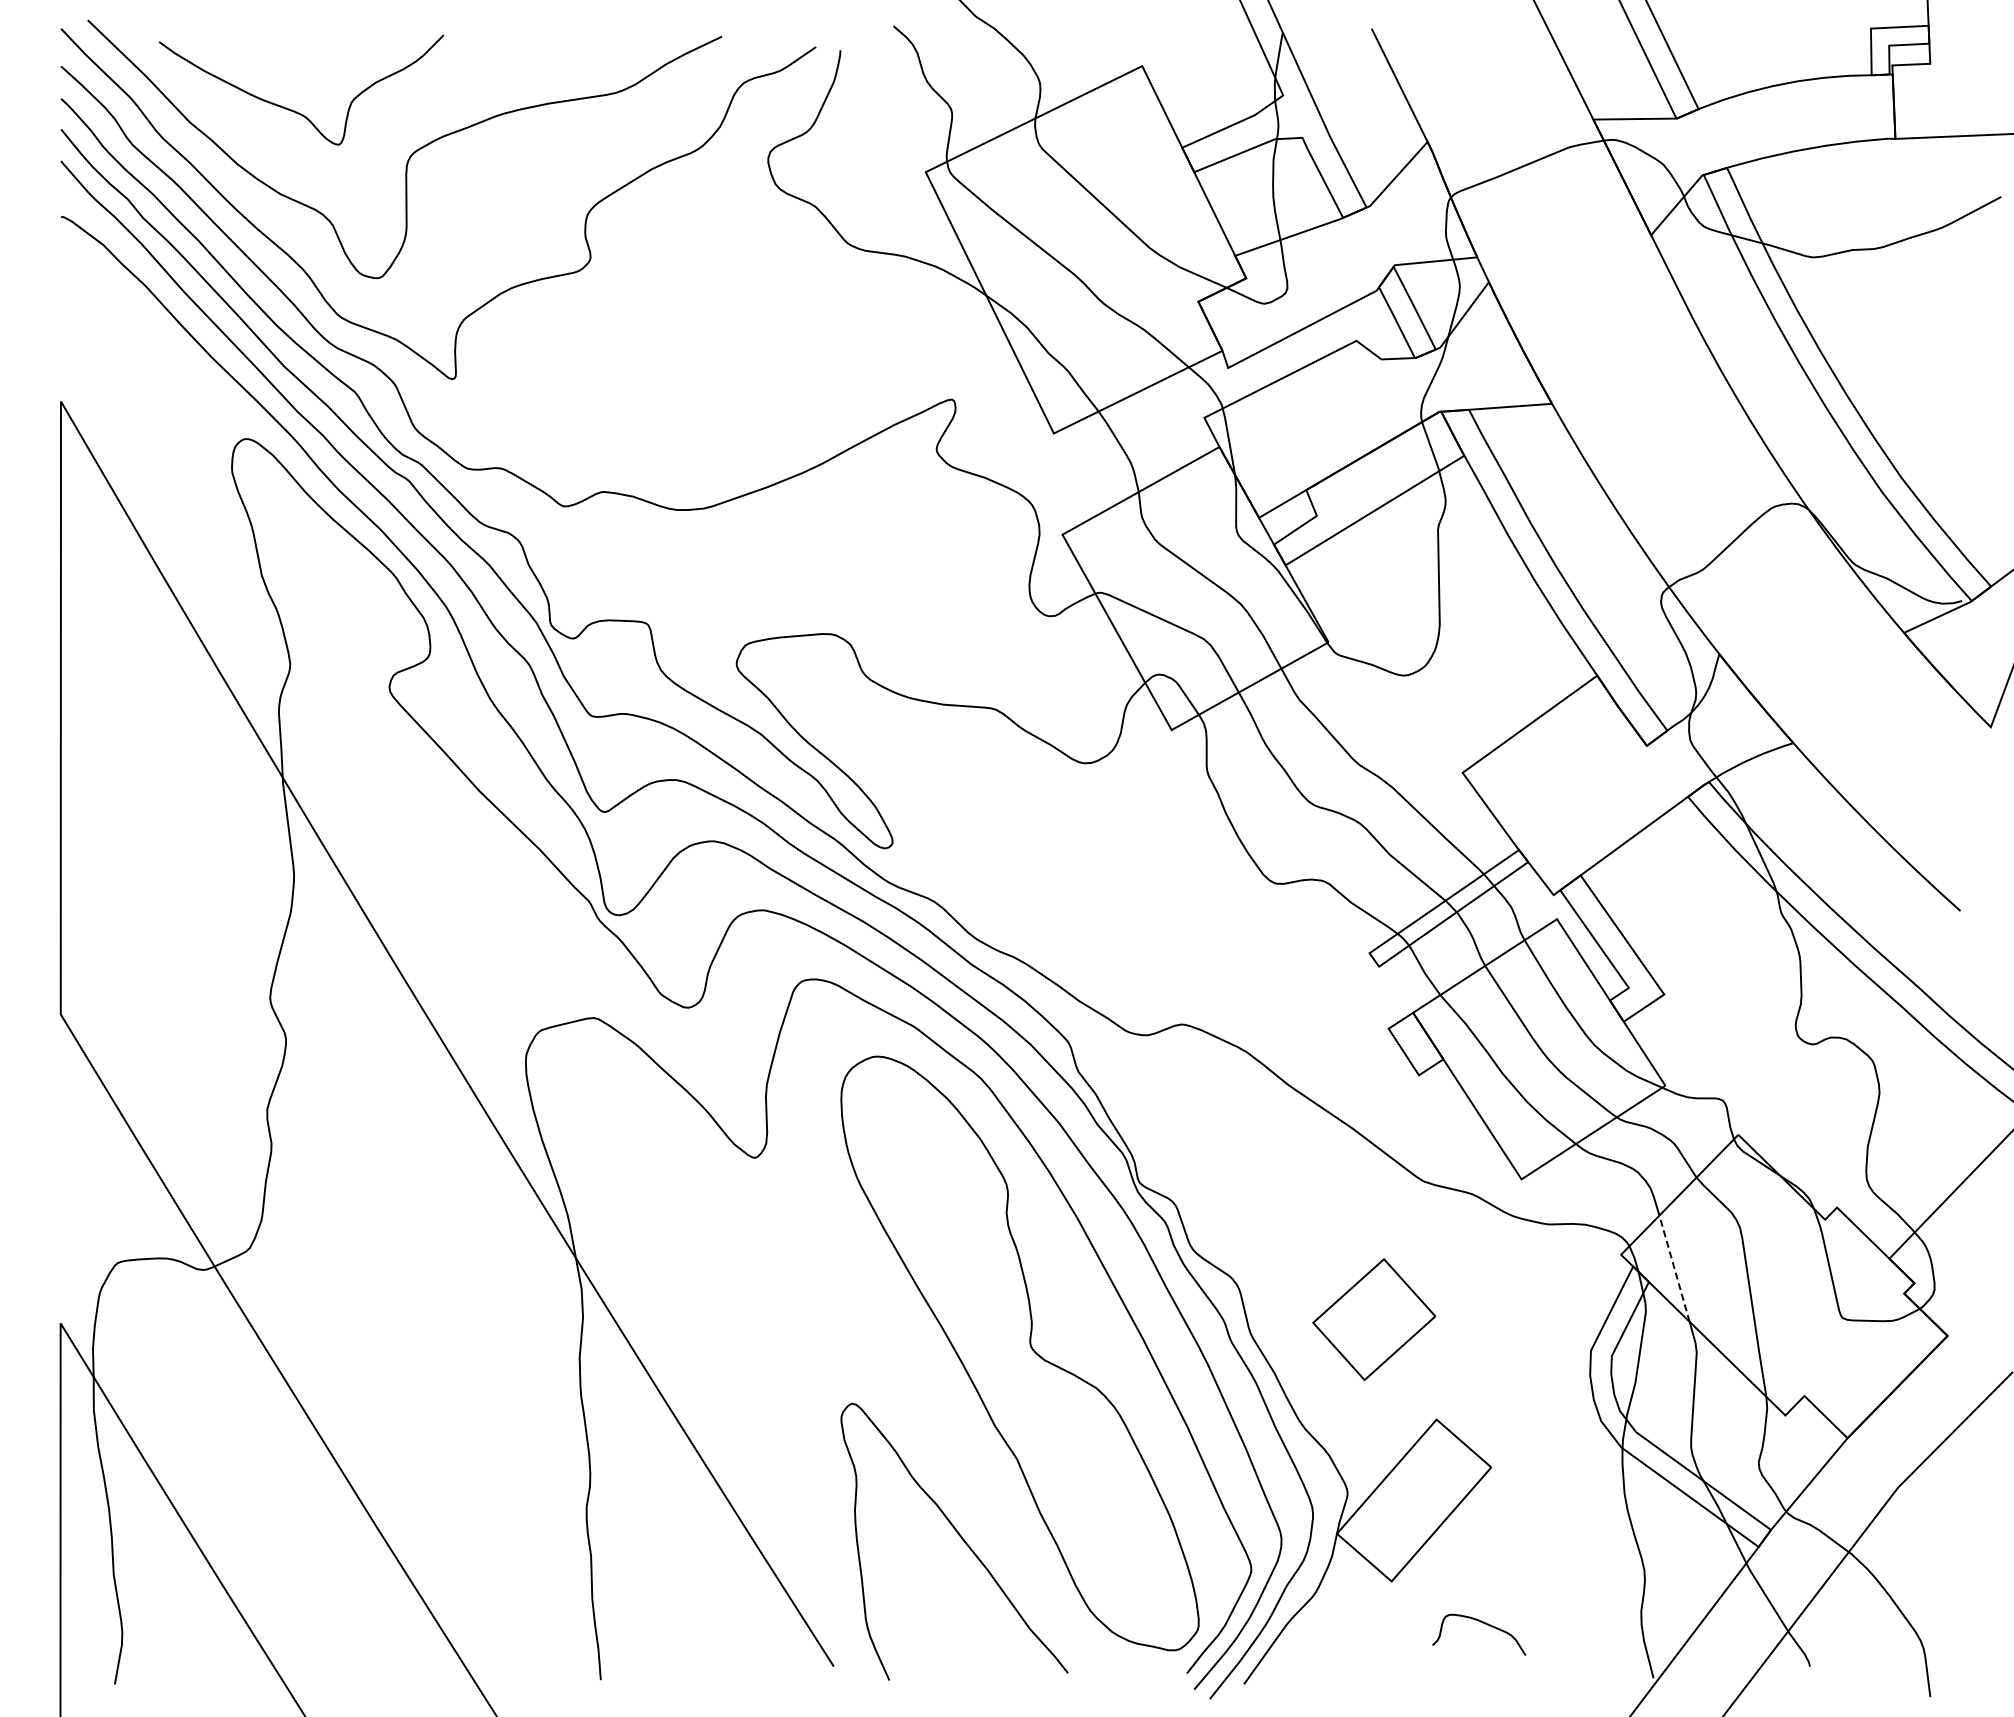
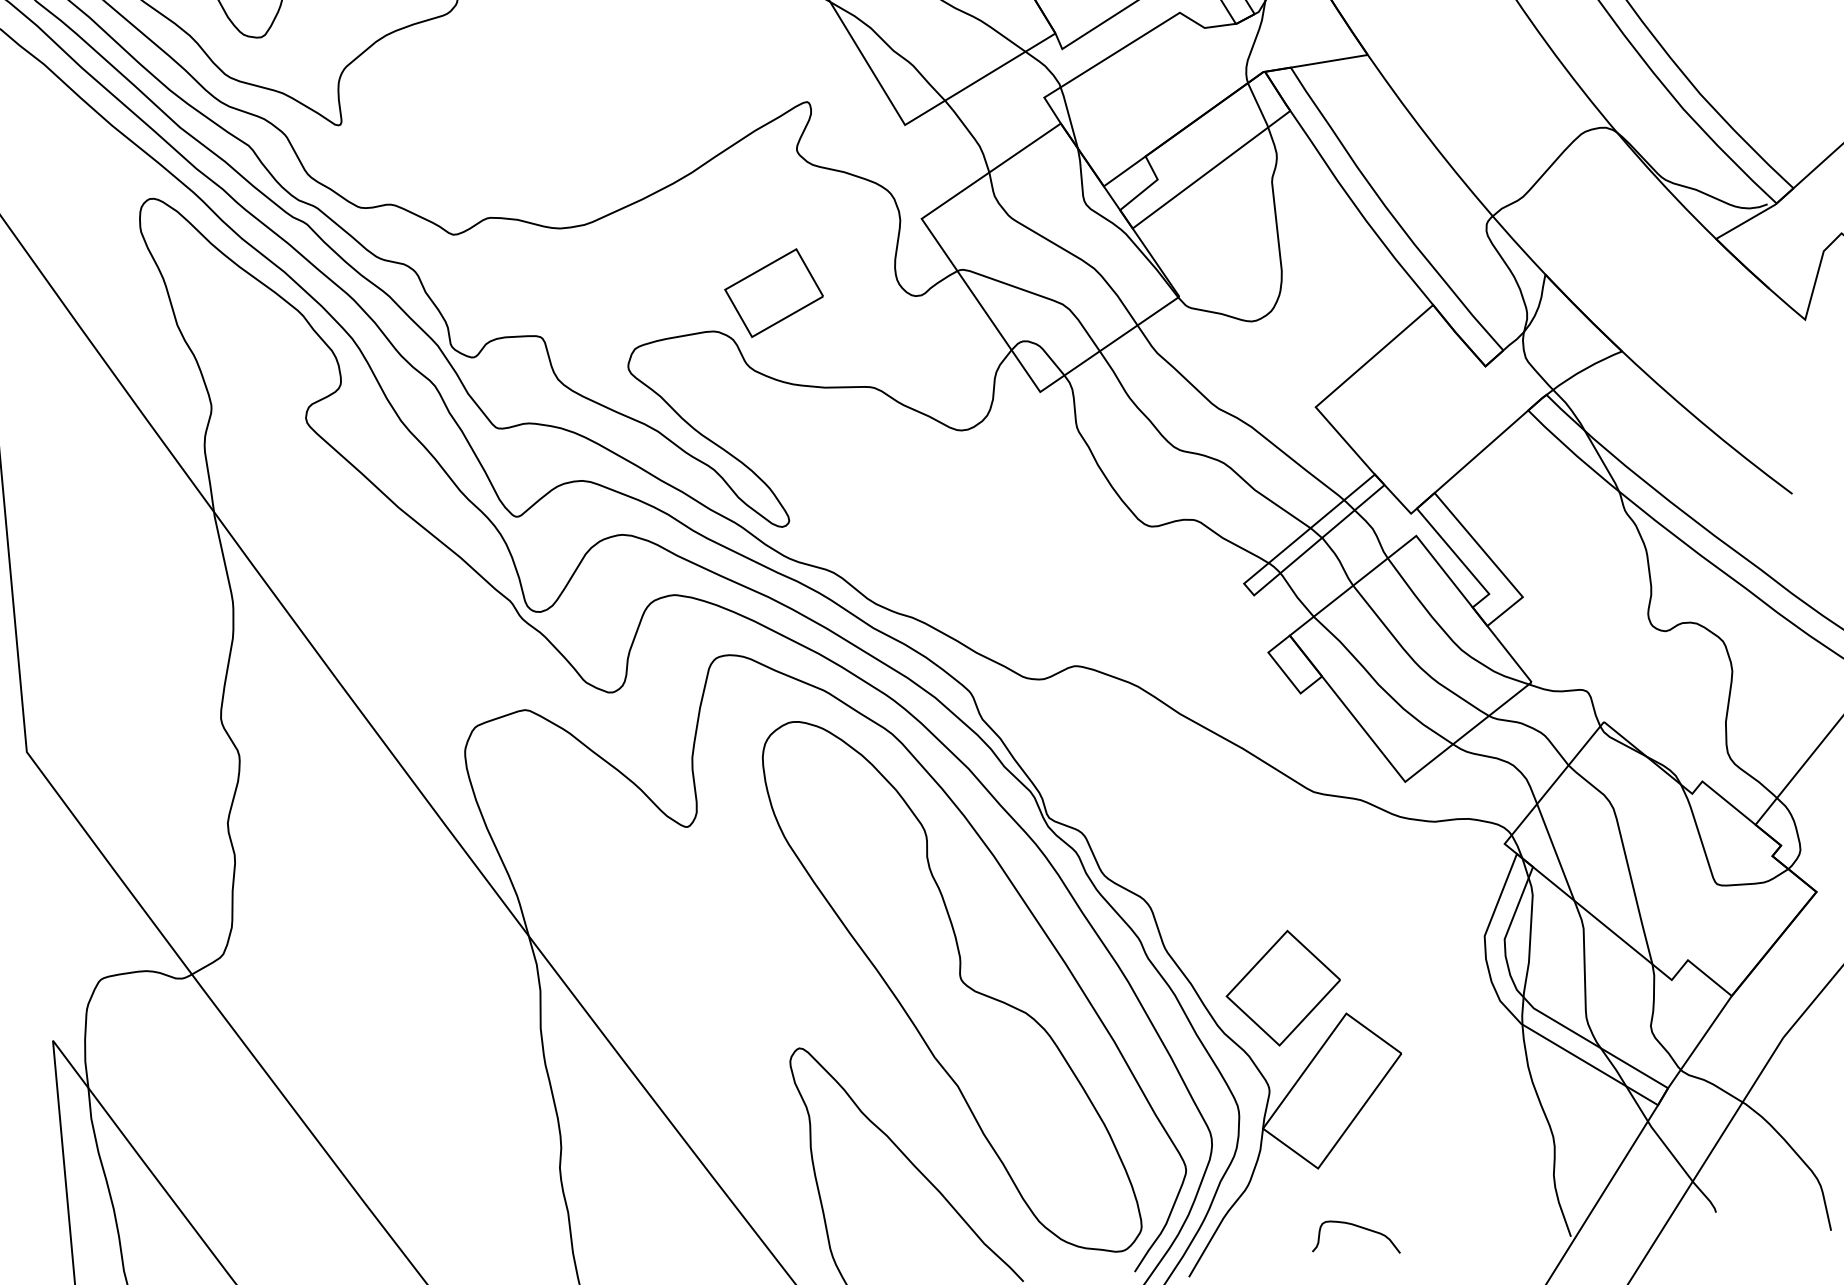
part: (898, 598) -> (773, 292), added
line: (1674, 1268) -> (1555, 852), dashed -> solid
part: (1373, 1319) -> (1282, 988), moved
curve: (1482, 1623) -> (1357, 1227), moved

